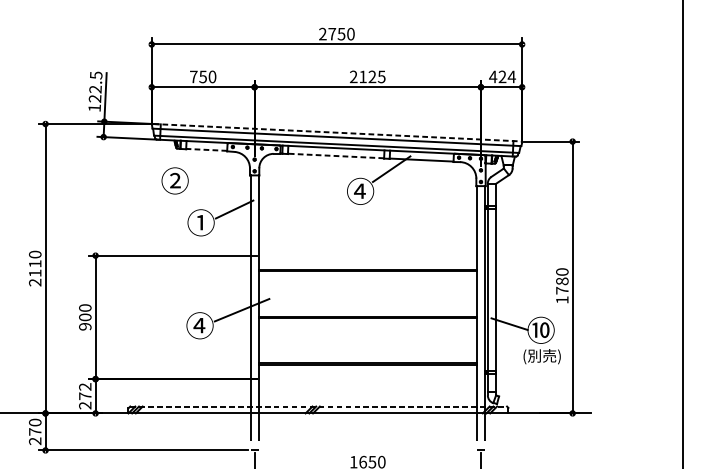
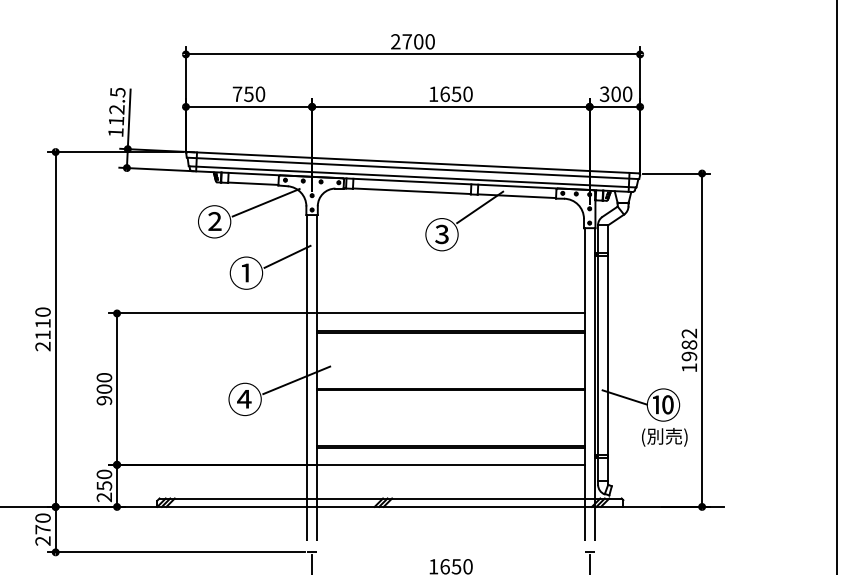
text: (341, 33) -> (418, 41), 2750 -> 2700
text: (367, 77) -> (450, 94), 2125 -> 1650
text: (502, 77) -> (615, 94), 424 -> 300
text: (94, 99) -> (115, 121), 122.5 -> 112.5
line: (337, 132) -> (413, 162), dashed -> solid
line: (206, 149) -> (252, 183), dashed -> solid
line: (335, 156) -> (411, 191), dashed -> solid
line: (216, 165) -> (265, 202), added
text: (359, 191) -> (440, 234), ④ -> ③
line: (367, 255) -> (450, 313), added
text: (562, 280) -> (689, 344), 1780 -> 1982
line: (367, 378) -> (450, 464), added
text: (85, 391) -> (104, 479), 272 -> 250
line: (319, 406) -> (391, 498), dashed -> solid

